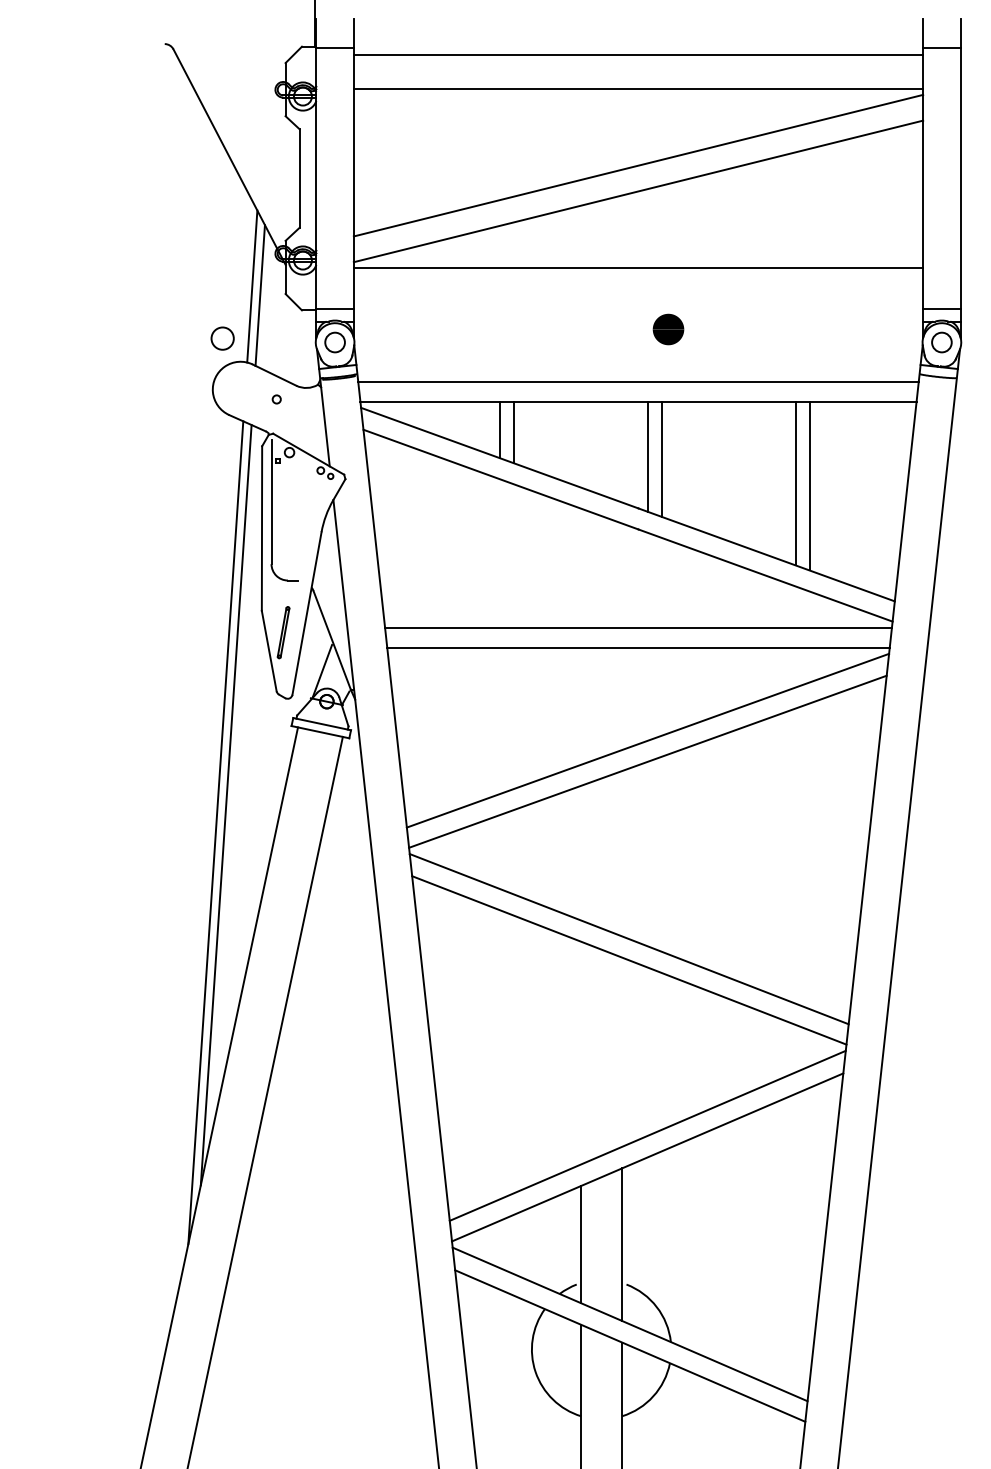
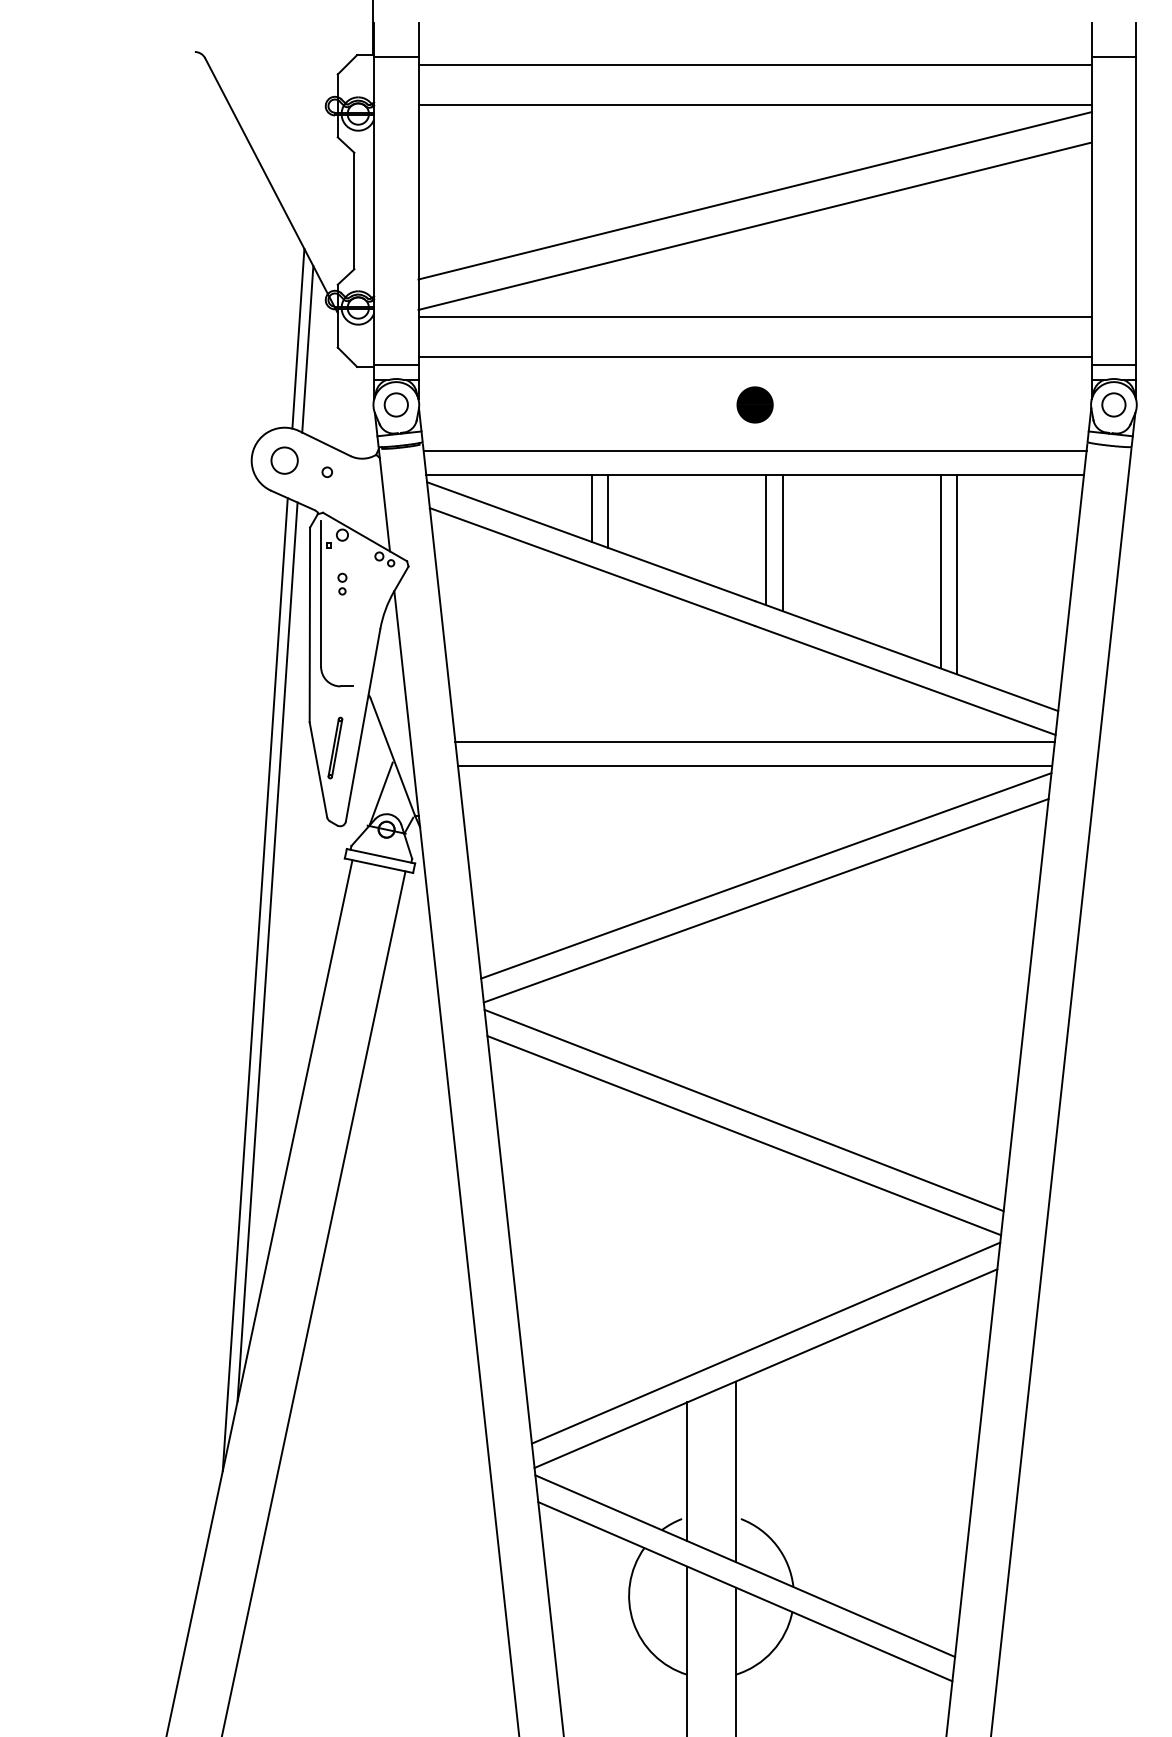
line: (638, 301) -> (755, 356), added
part: (668, 329) -> (755, 404), moved
circle: (222, 338) -> (284, 460), moved
part: (289, 493) -> (342, 583), added

